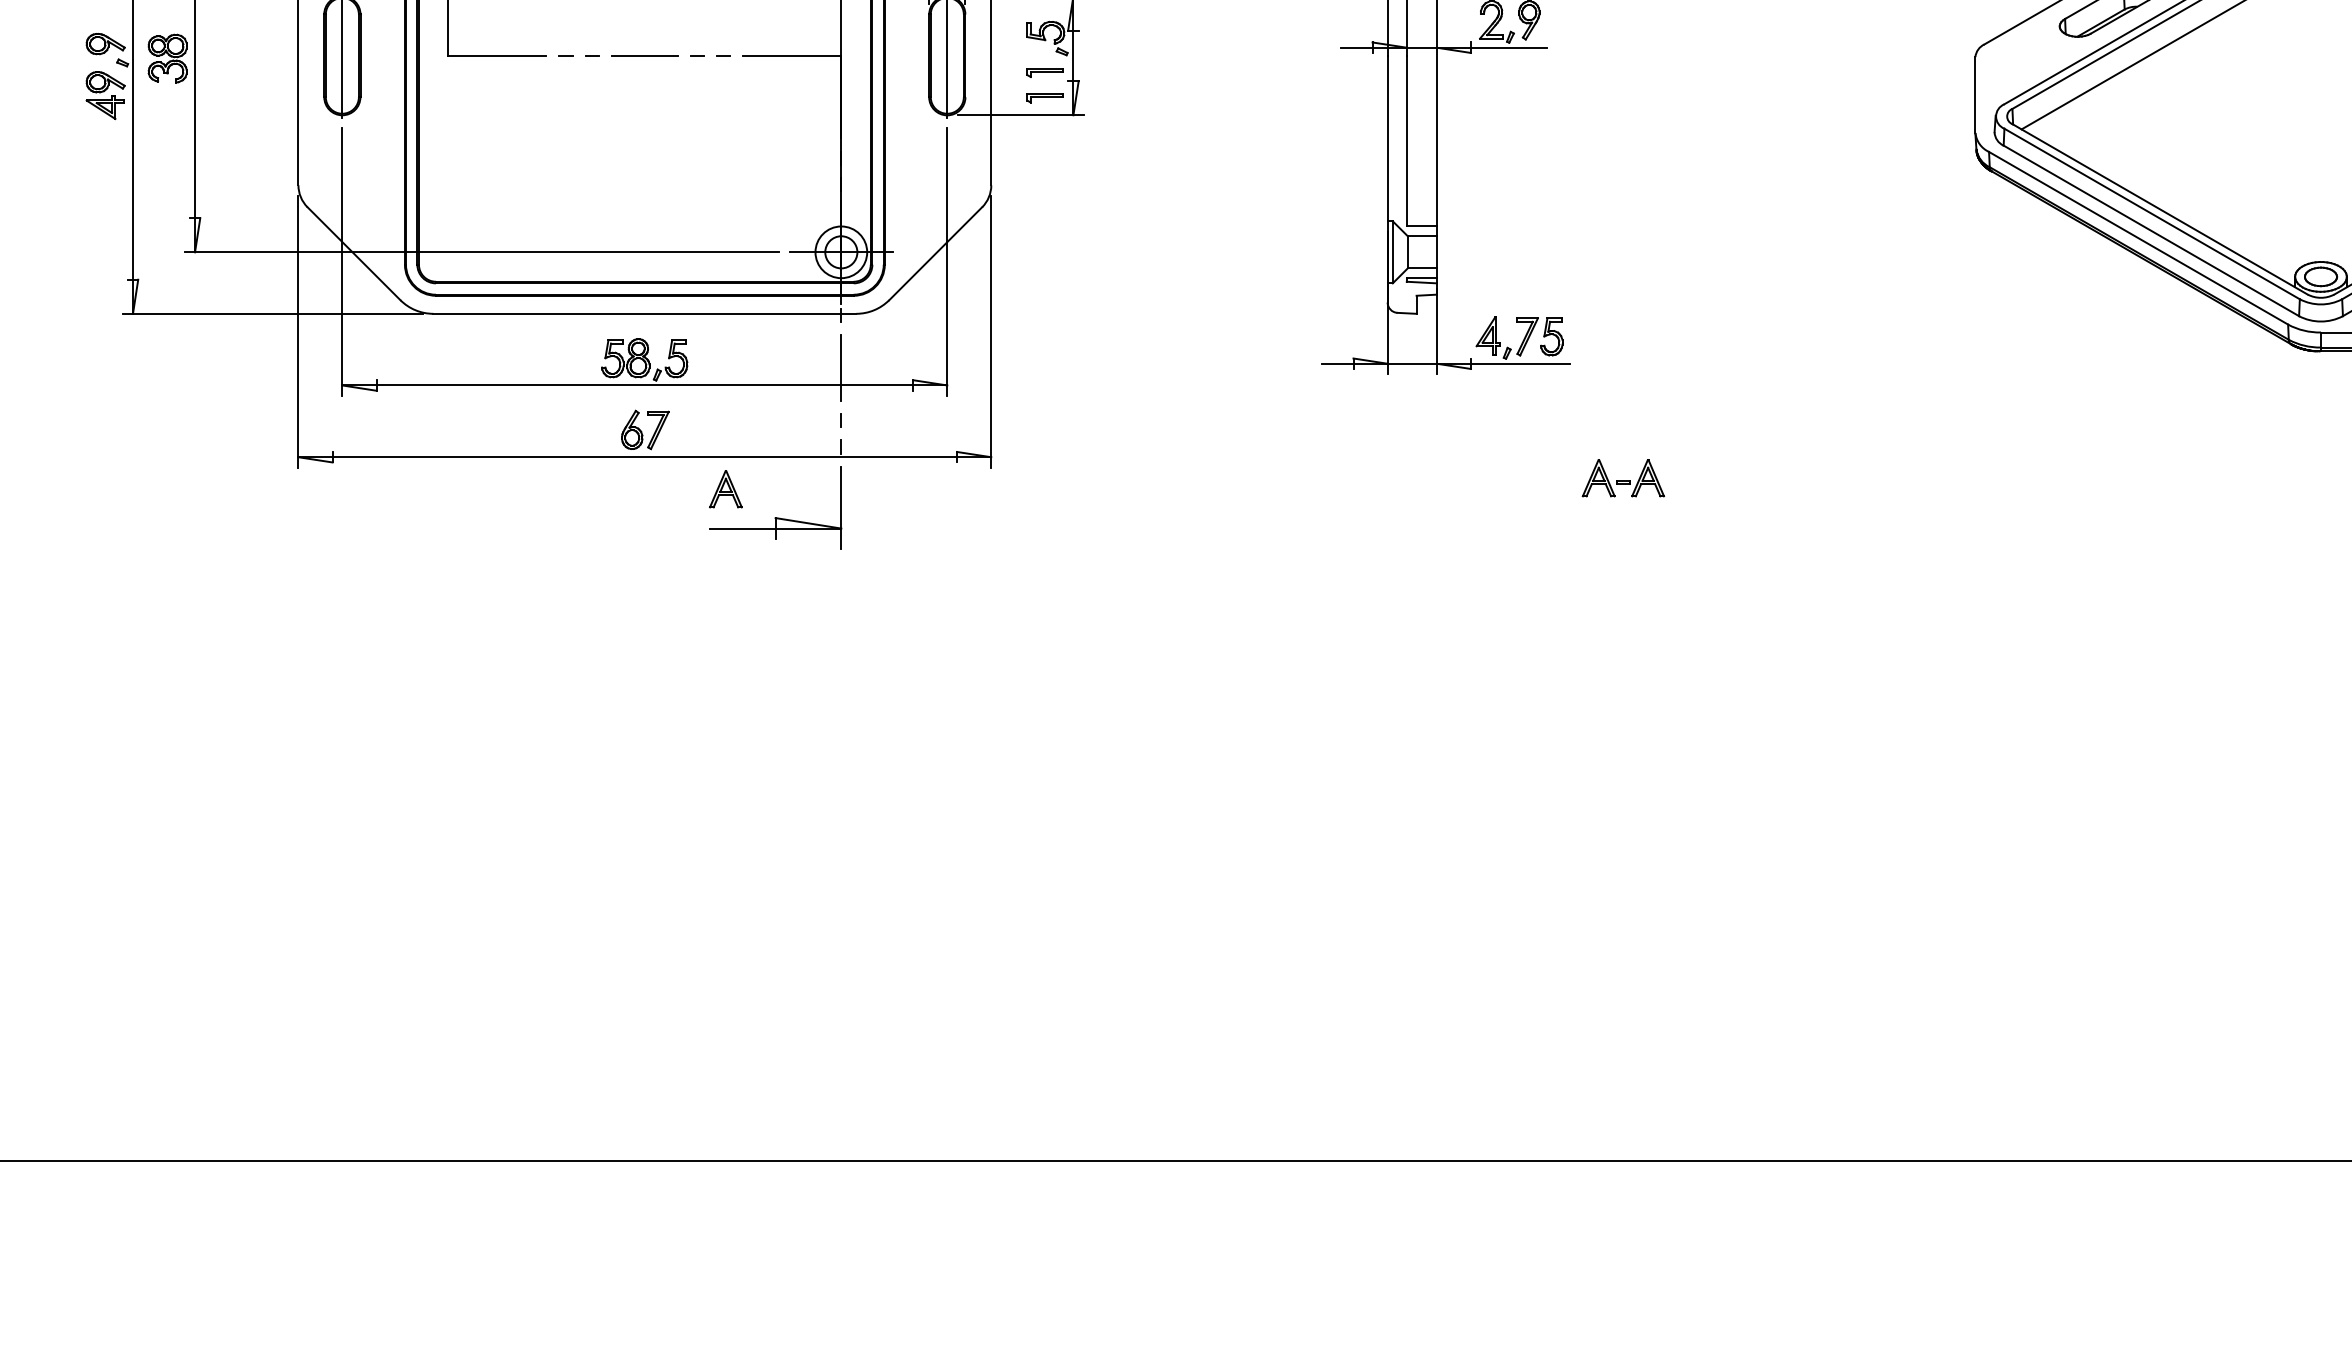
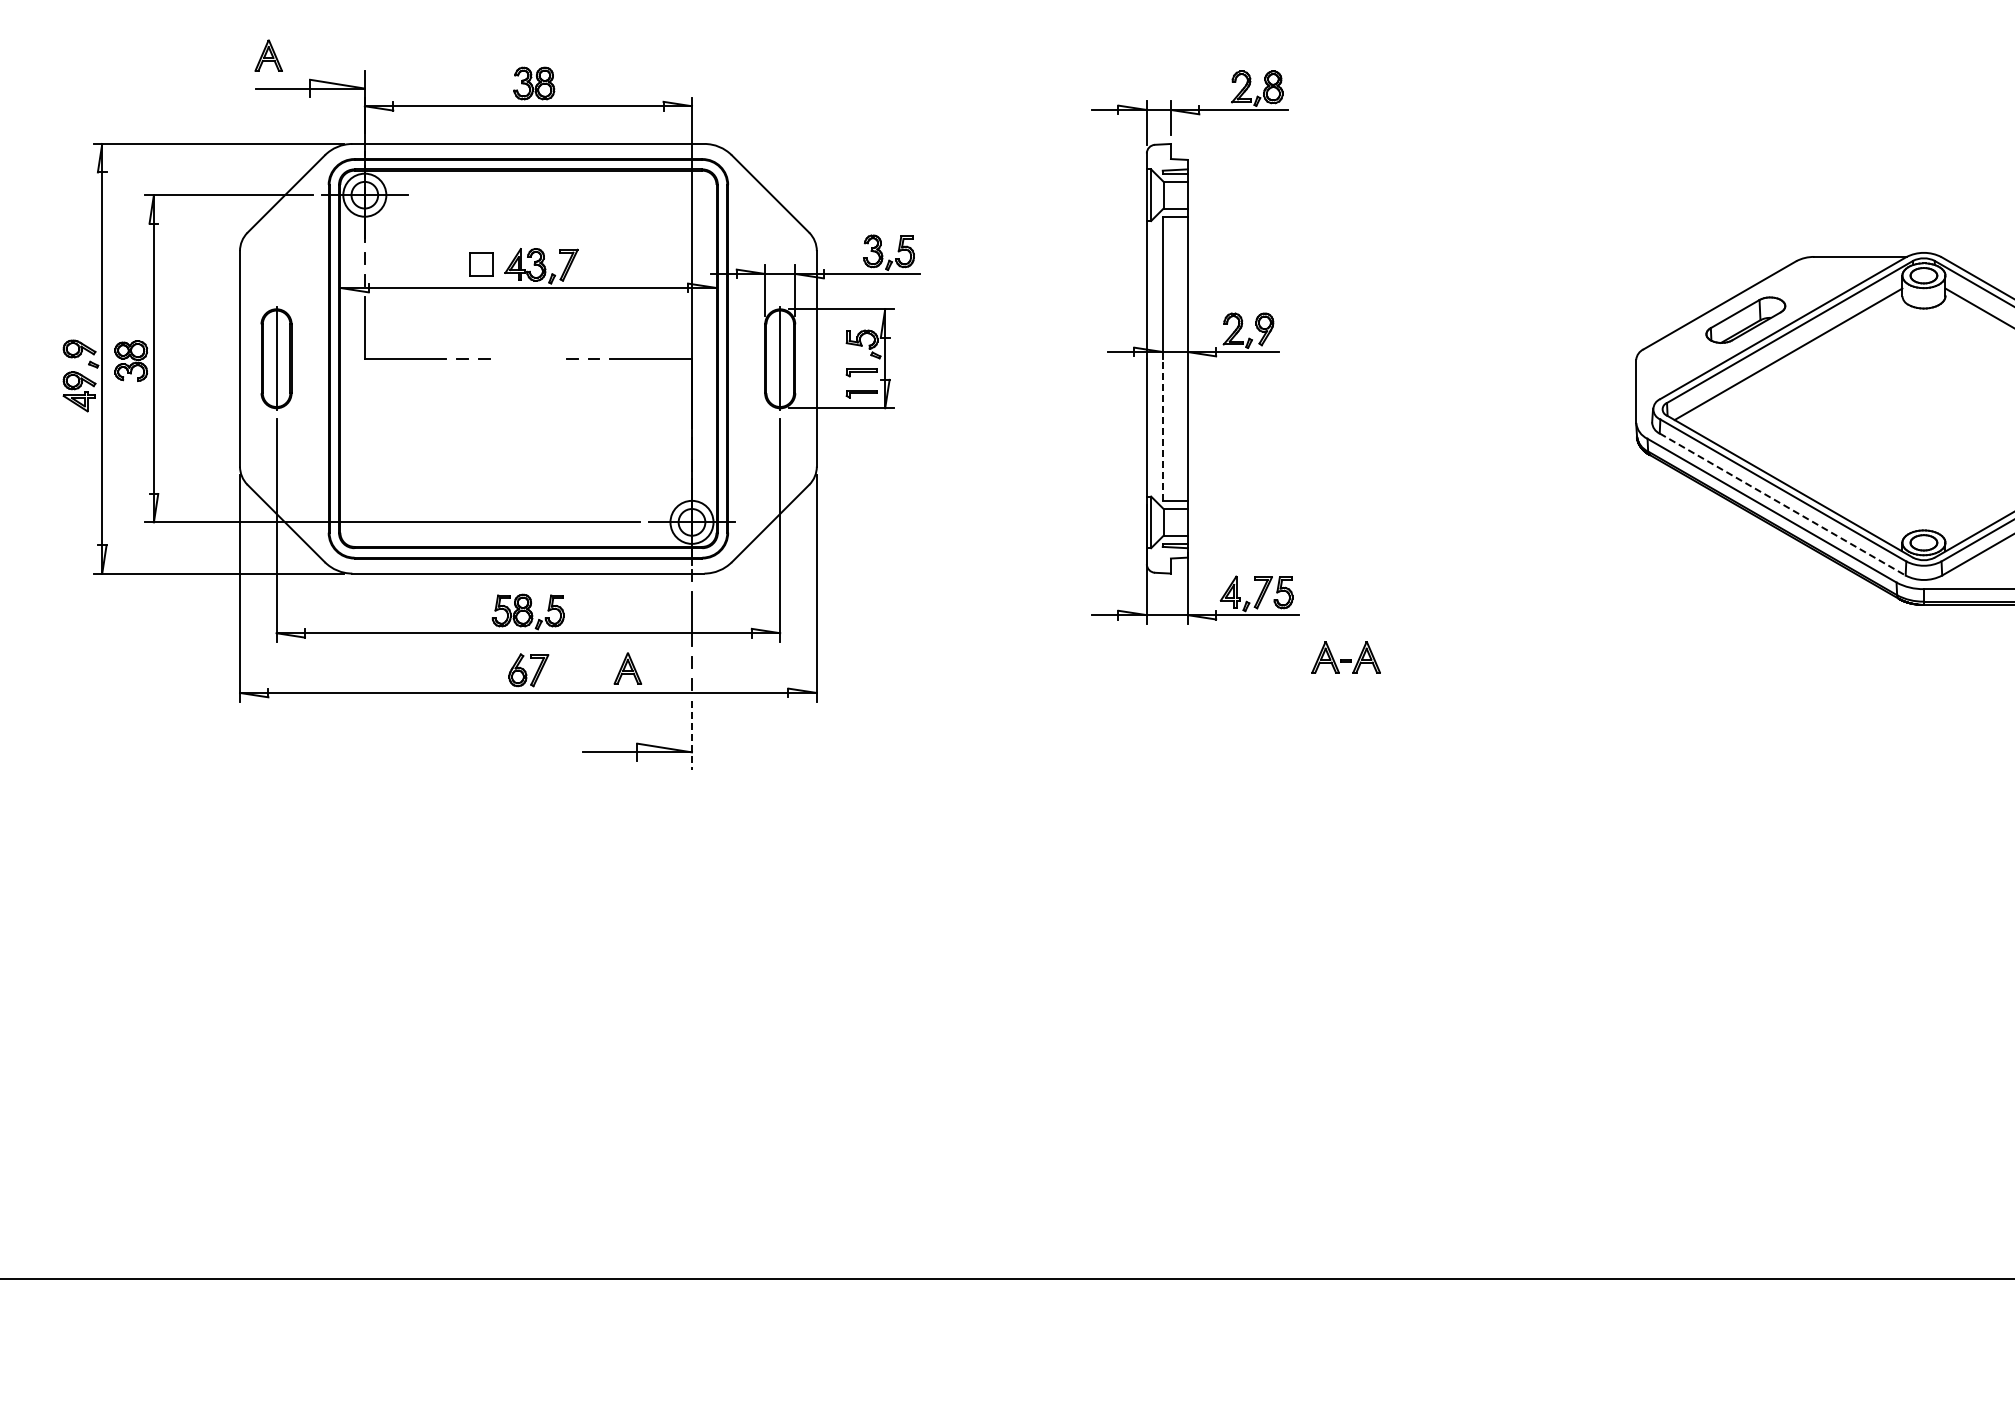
line: (644, 55) -> (528, 358), removed
line: (1406, 140) -> (1162, 429), solid -> dashed
line: (2151, 230) -> (1782, 504), solid -> dashed
part: (1622, 478) -> (1345, 657), moved
part: (725, 489) -> (627, 668), moved
line: (841, 508) -> (692, 735), solid -> dashed

